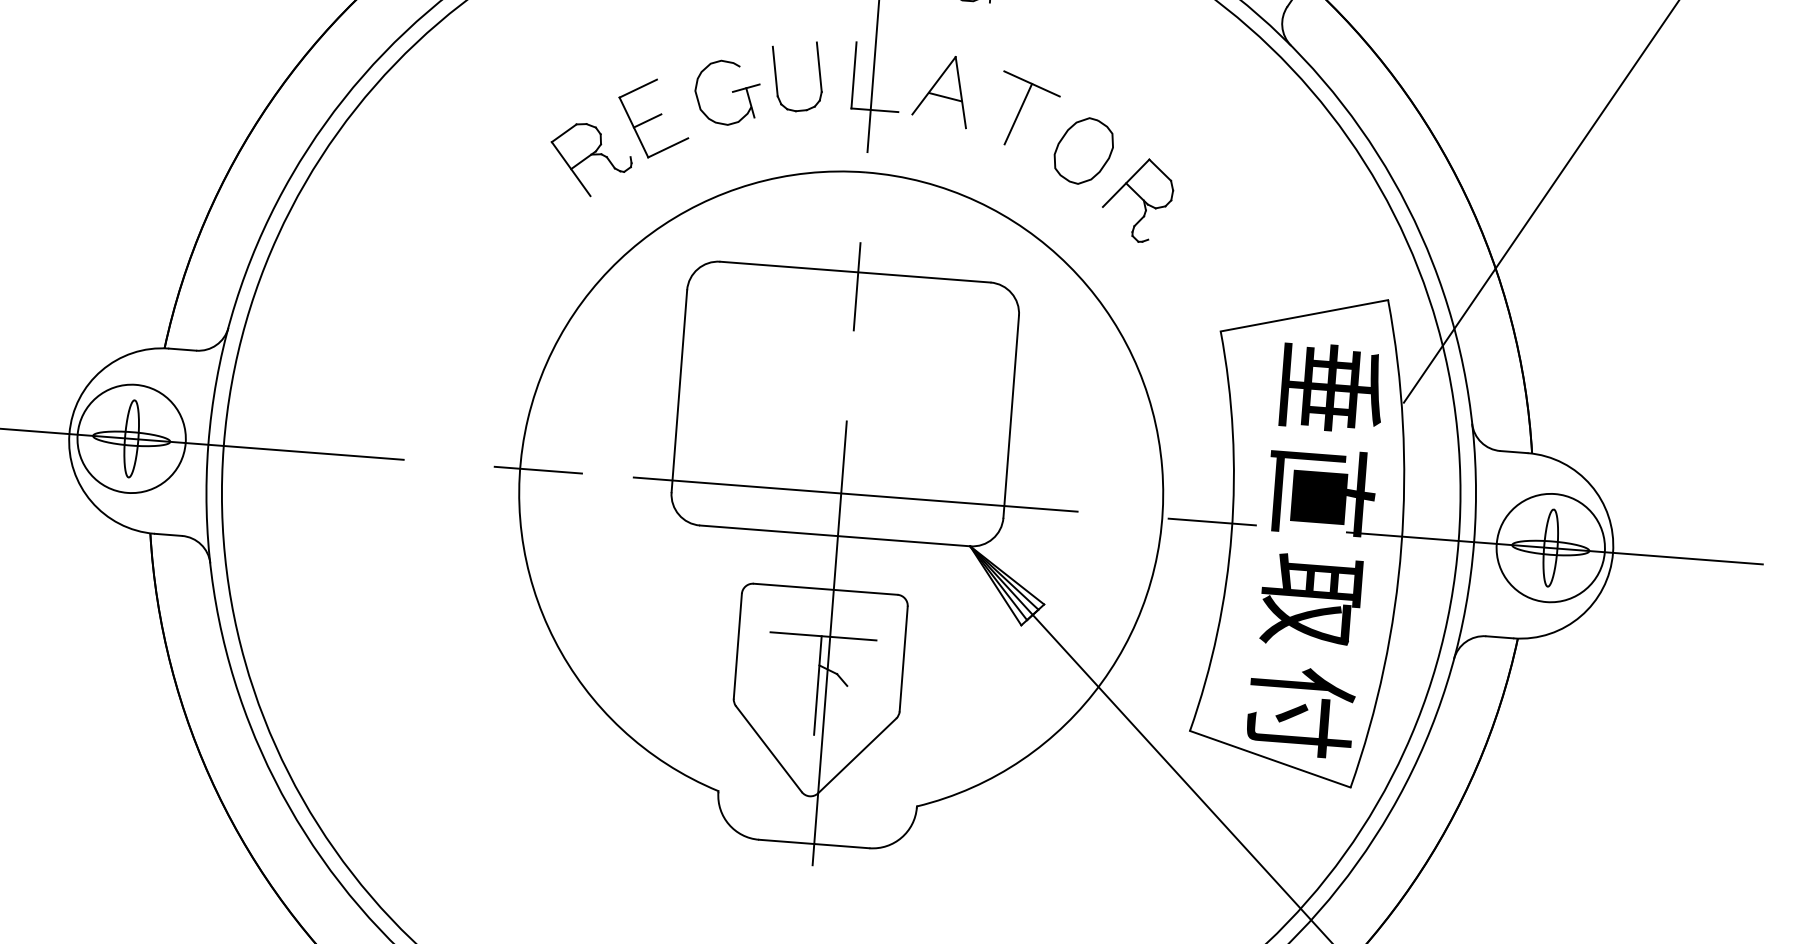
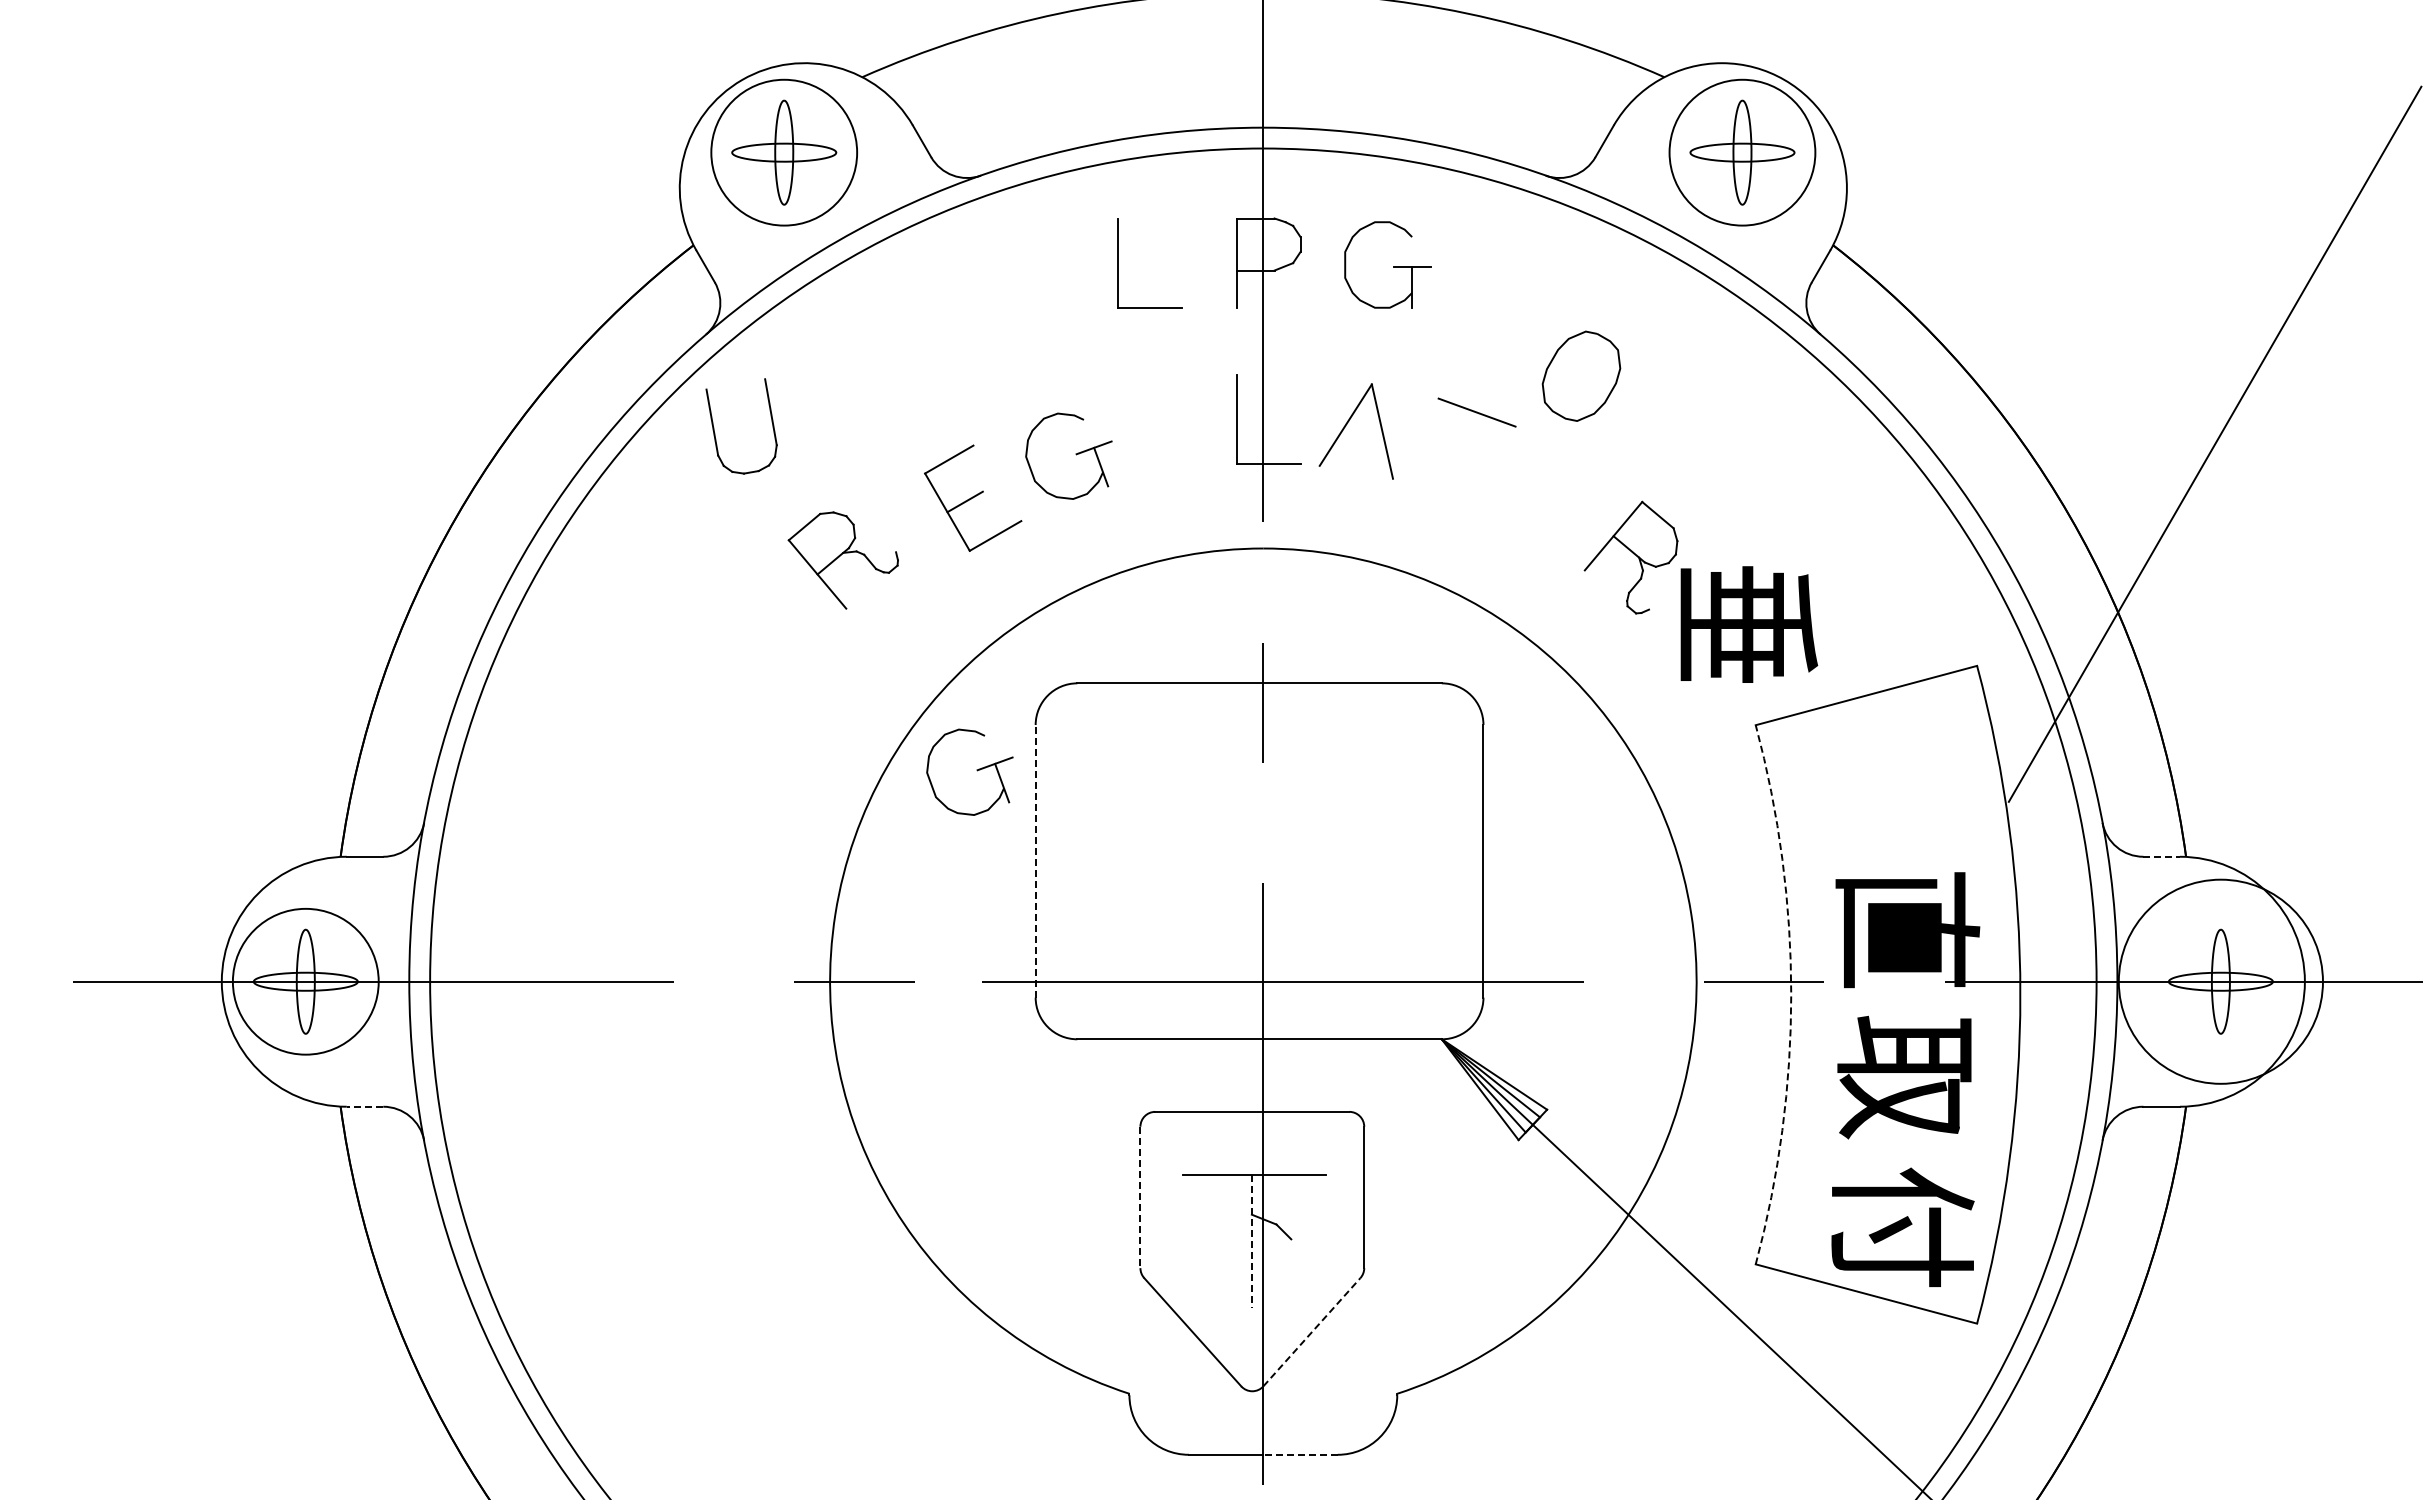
part: (777, 79) -> (715, 433), moved
line: (945, 97) -> (1362, 439), removed
line: (1018, 114) -> (1461, 454), removed
part: (1083, 150) -> (1581, 375), moved
part: (590, 160) -> (842, 560), moved
part: (640, 320) -> (976, 770), added
text: (1332, 387) -> (1749, 624), moved
line: (679, 390) -> (1035, 860), solid -> dashed
line: (1514, 451) -> (2162, 856), solid -> dashed
arc: (1231, 533) -> (1791, 994), solid -> dashed
line: (168, 534) -> (364, 1106), solid -> dashed
circle: (1550, 547) -> (2220, 981), size x1.4
line: (737, 646) -> (1140, 1197), solid -> dashed
line: (817, 685) -> (1251, 1241), solid -> dashed
line: (856, 756) -> (1311, 1332), solid -> dashed
line: (841, 845) -> (1300, 1454), solid -> dashed

